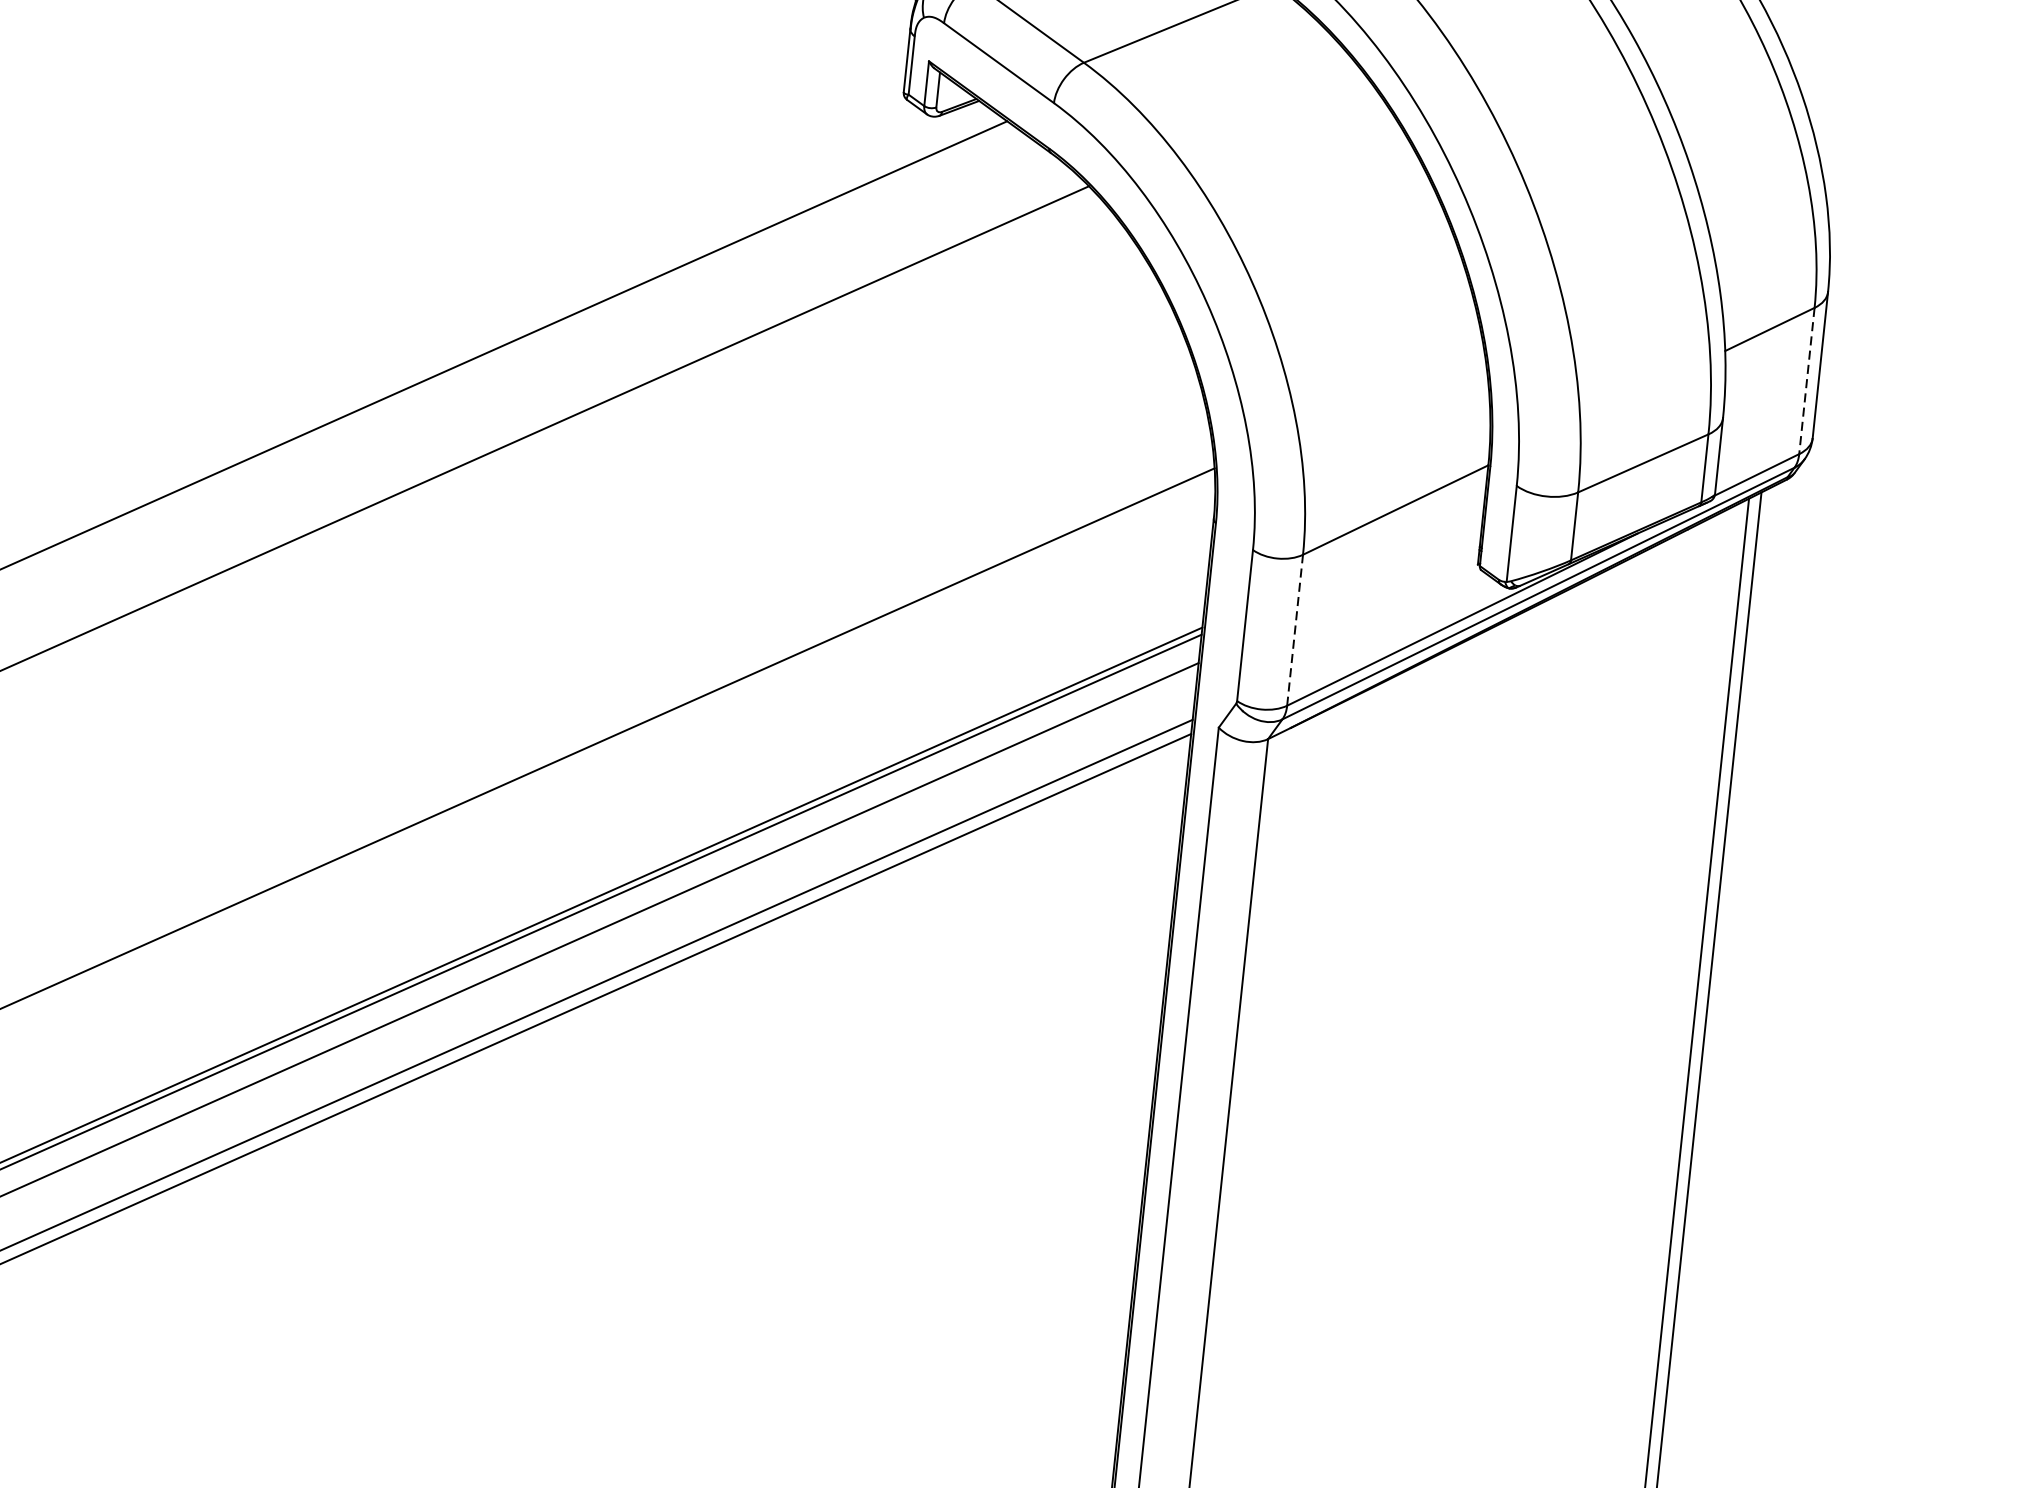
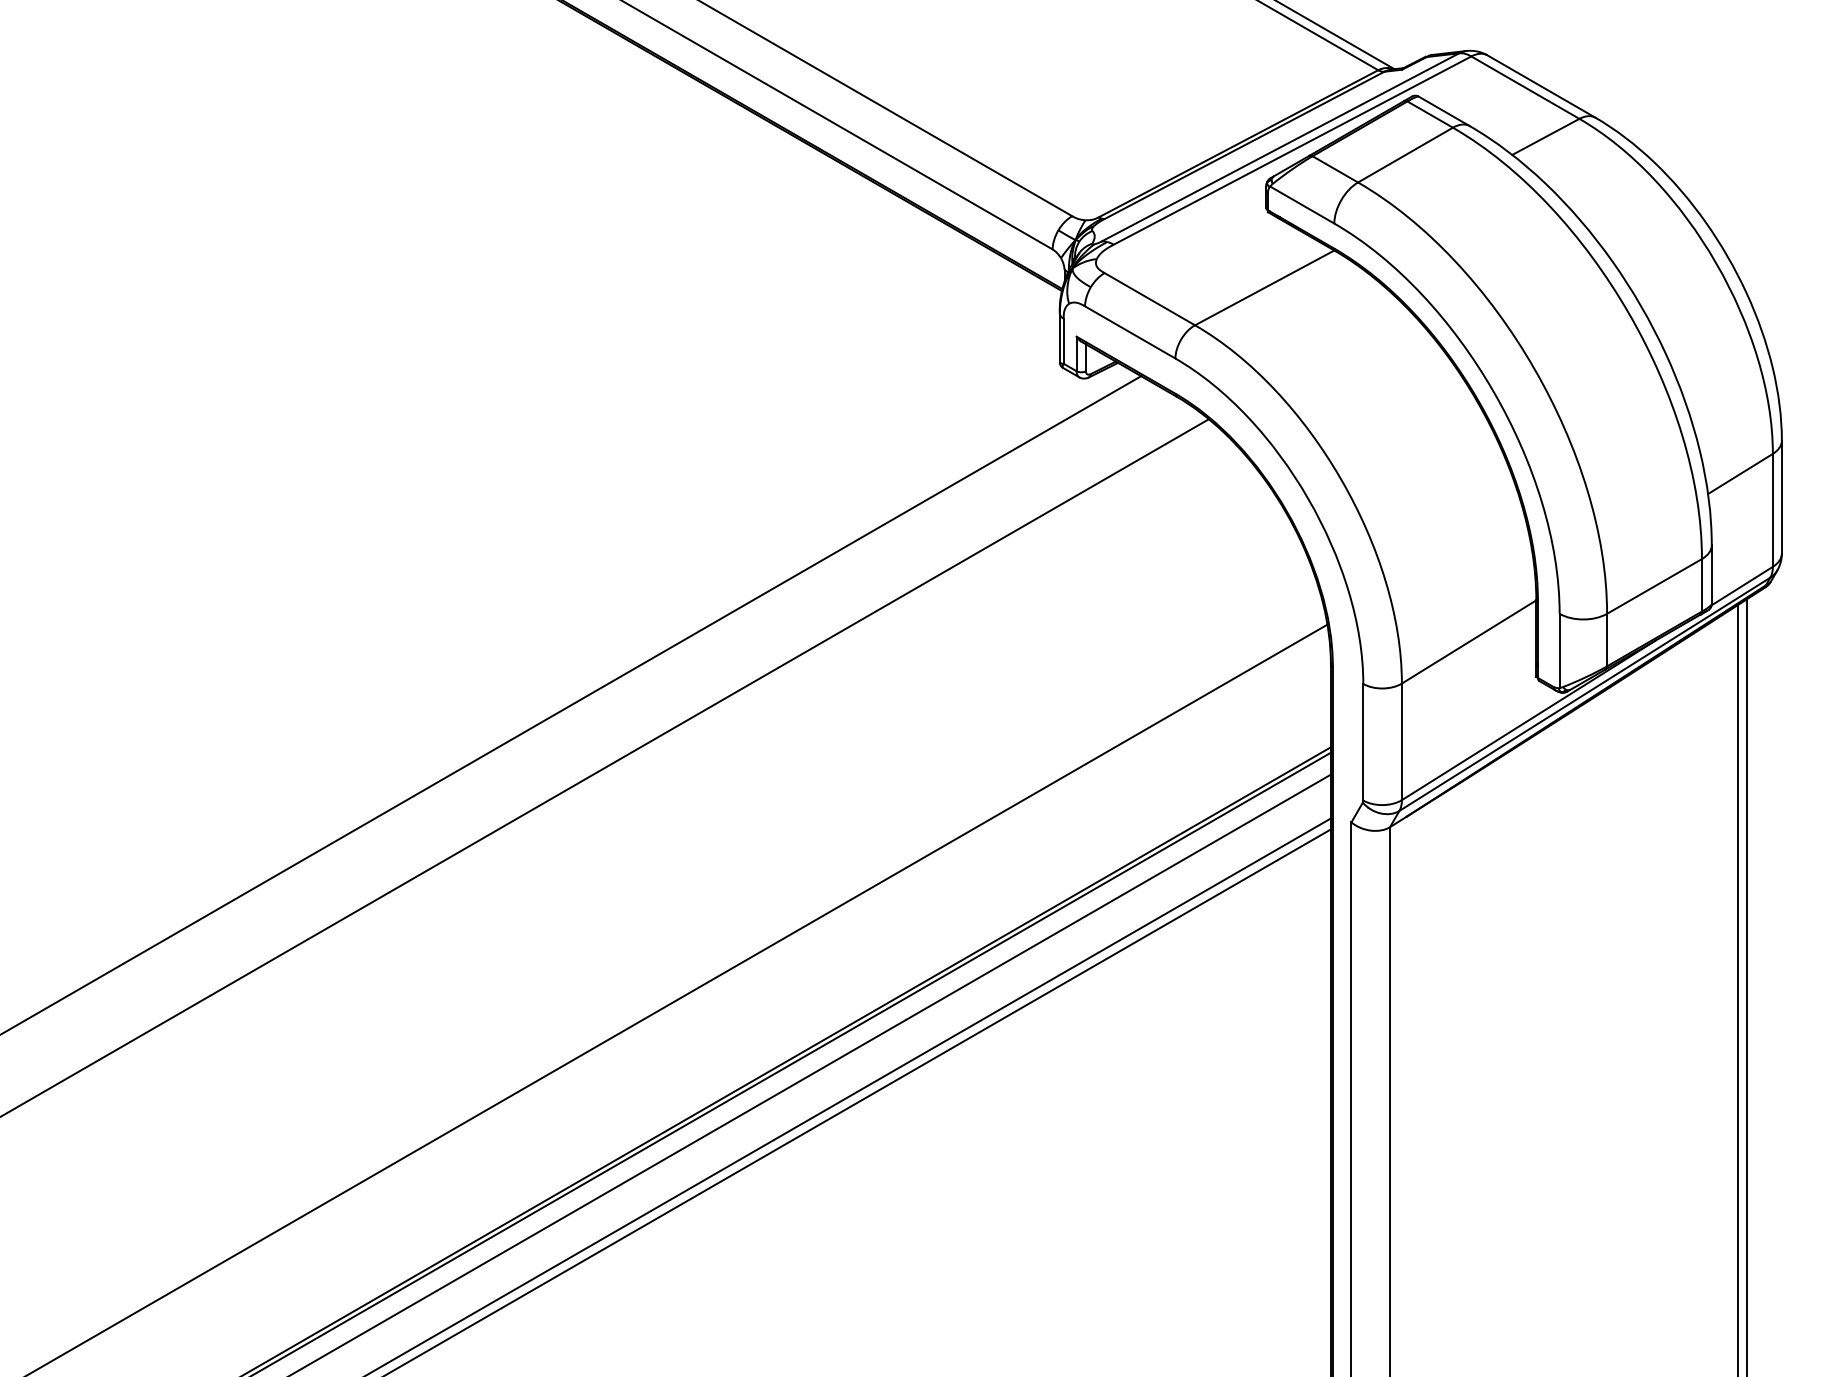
line: (1806, 381) -> (1772, 510), dashed -> solid
line: (1294, 629) -> (1401, 741), dashed -> solid

